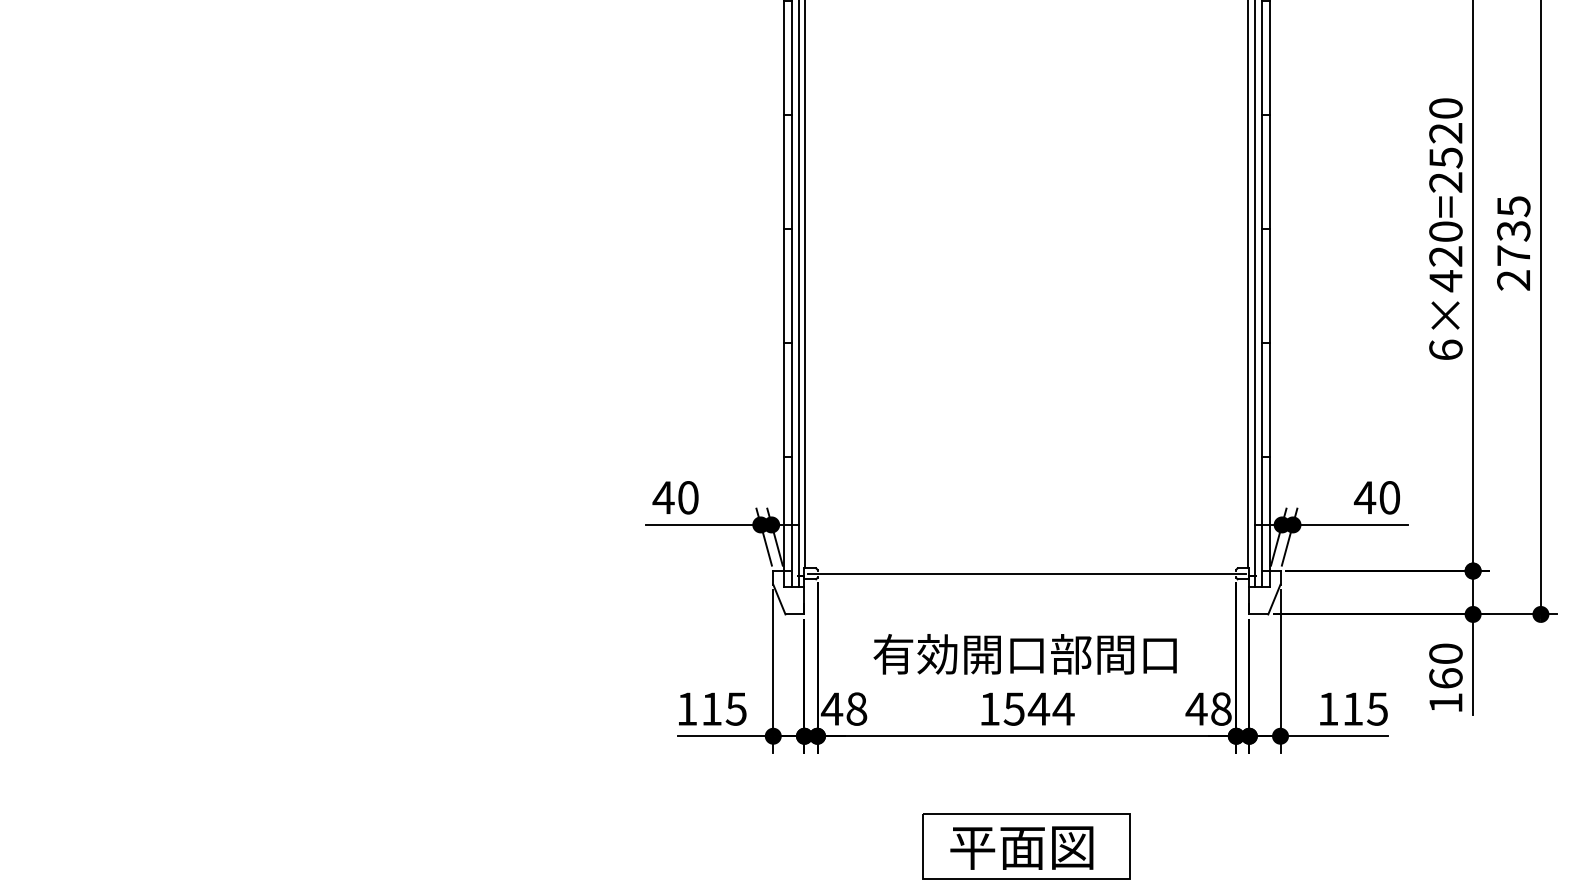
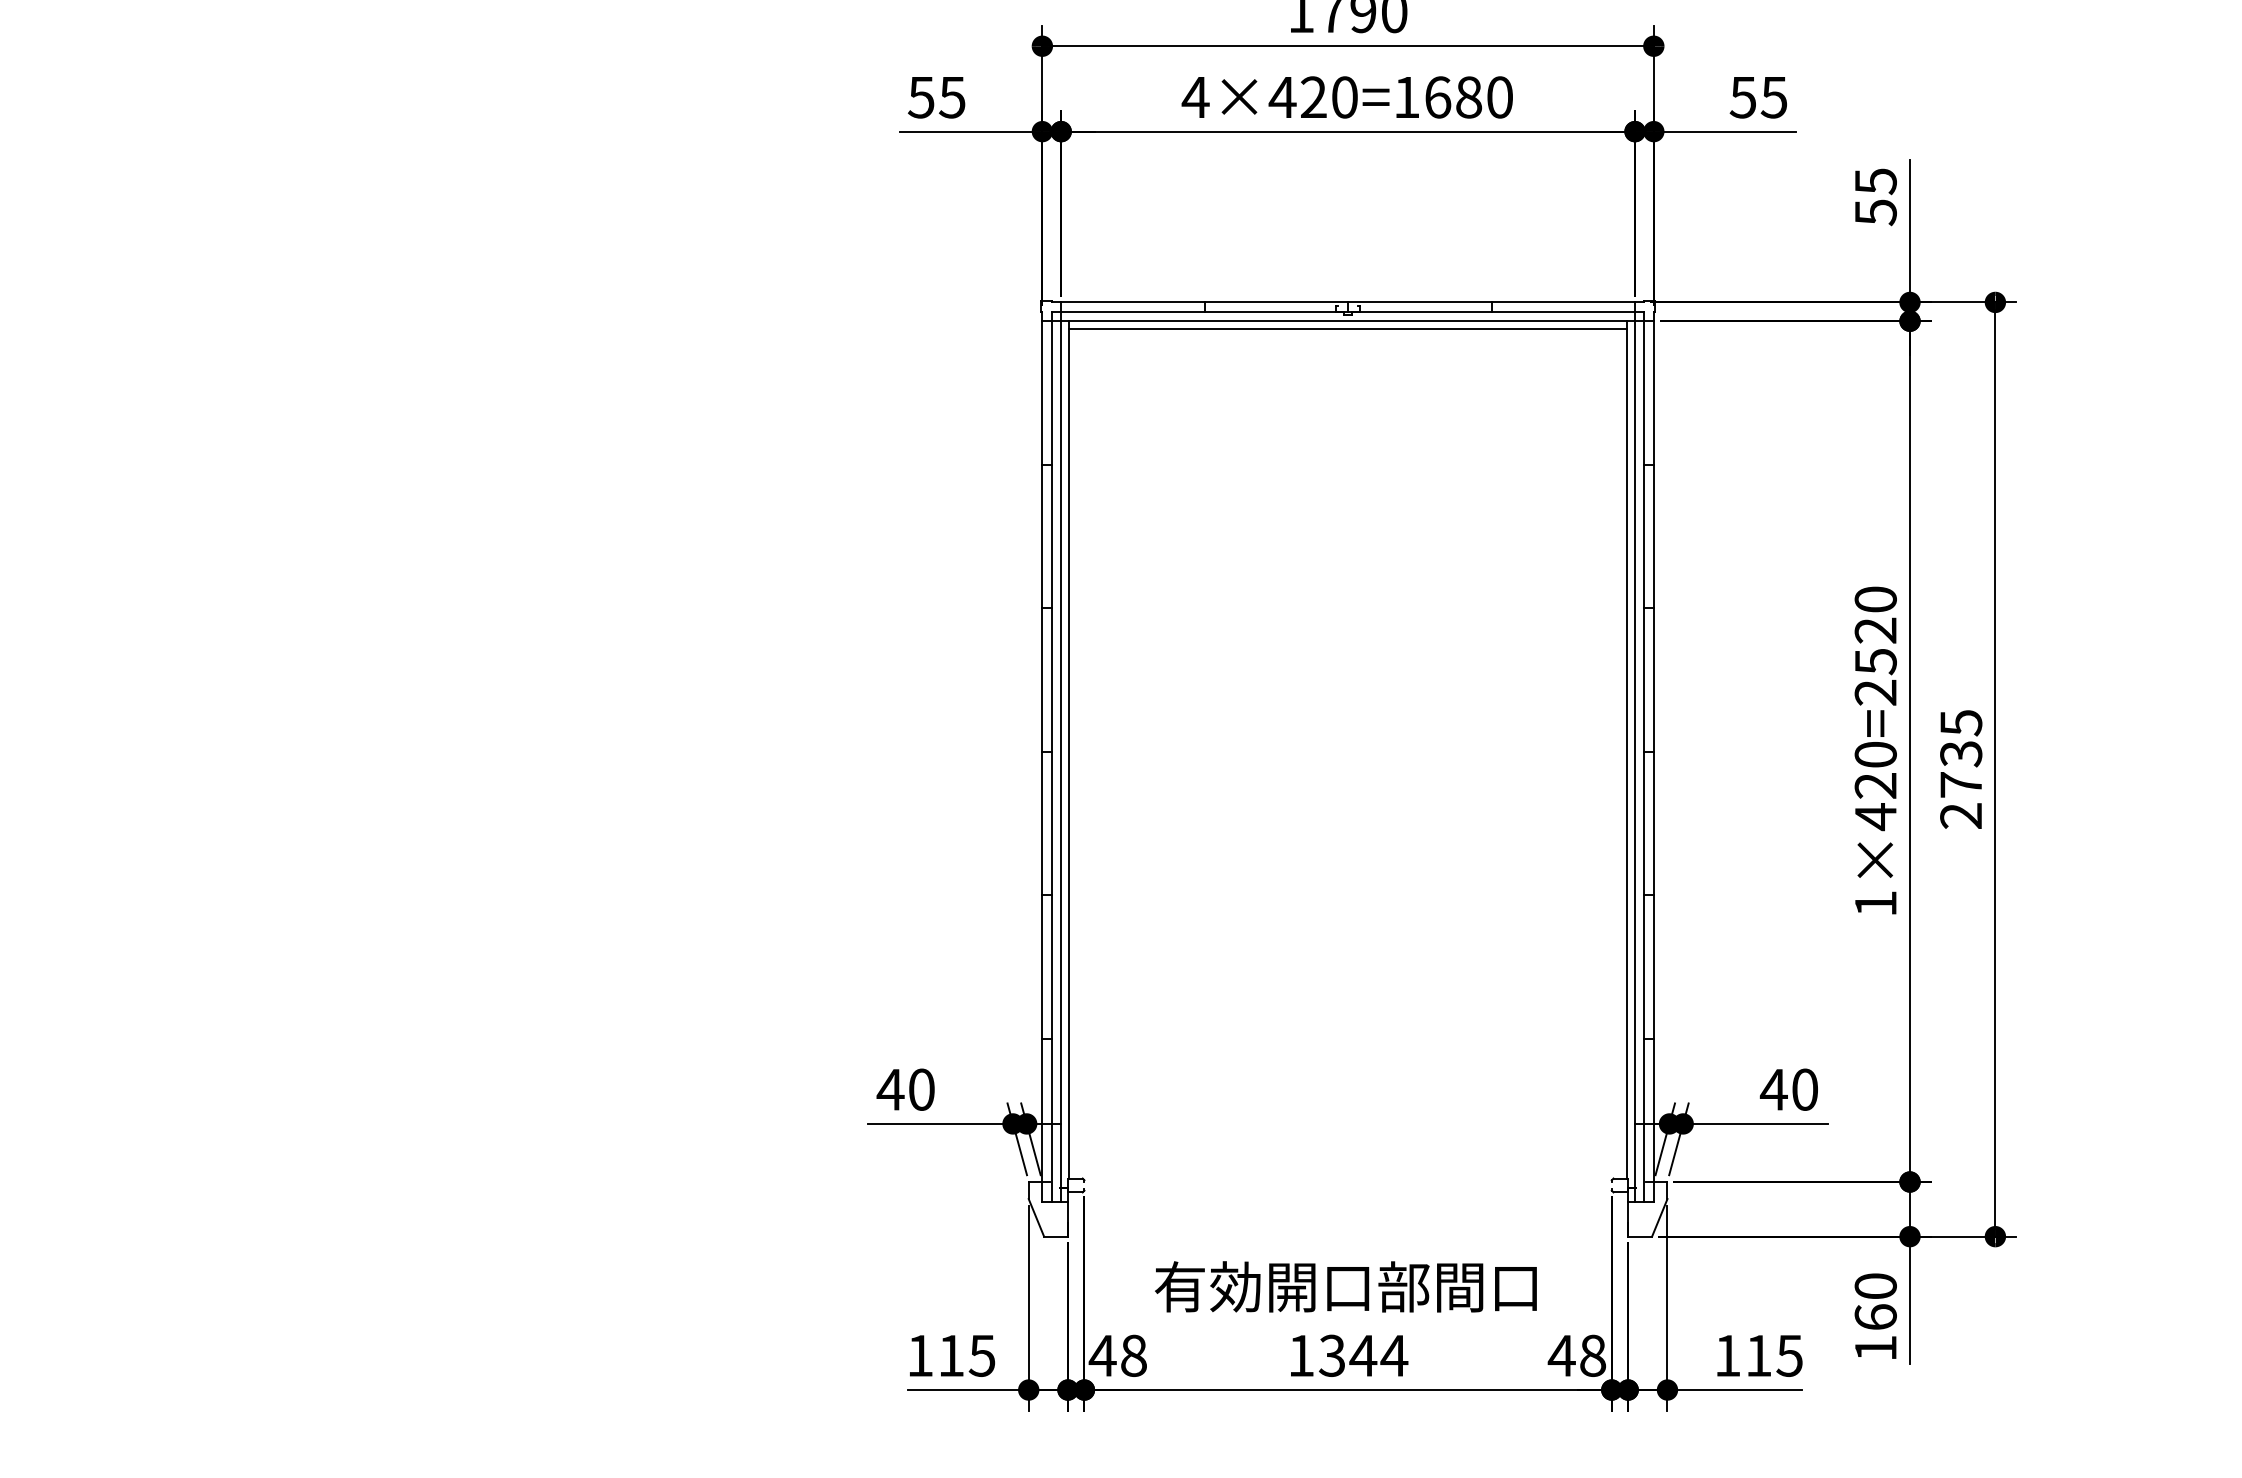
text: (1445, 349) -> (1875, 903), 6×420=2520 -> 1×420=2520
line: (1027, 573) -> (1348, 1185), removed
text: (1014, 708) -> (1332, 1355), 1544 -> 1344

